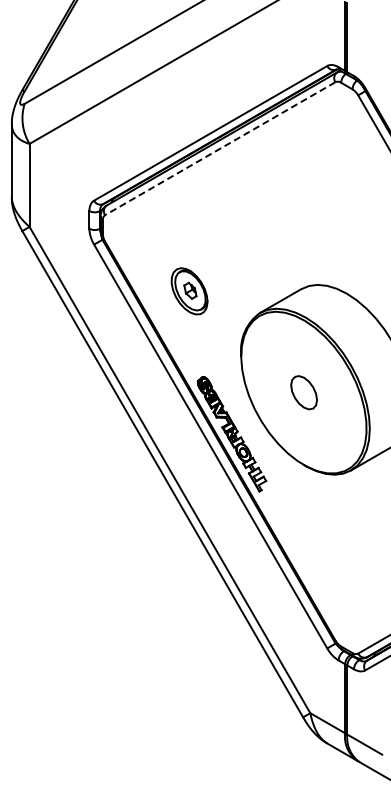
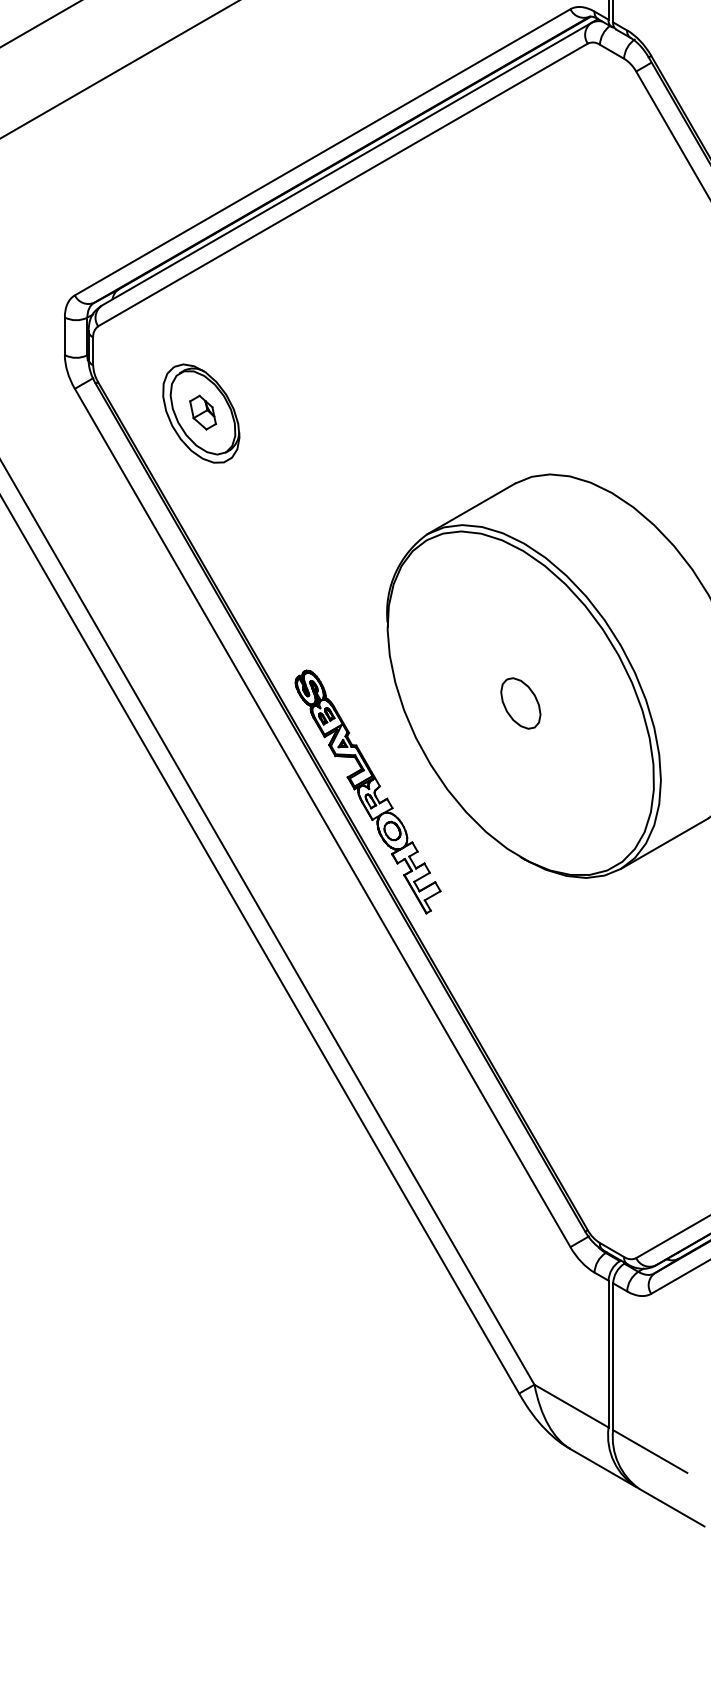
line: (219, 148) -> (341, 184), dashed -> solid
part: (189, 291) -> (201, 414), moved
part: (303, 392) -> (519, 703), size x0.71

